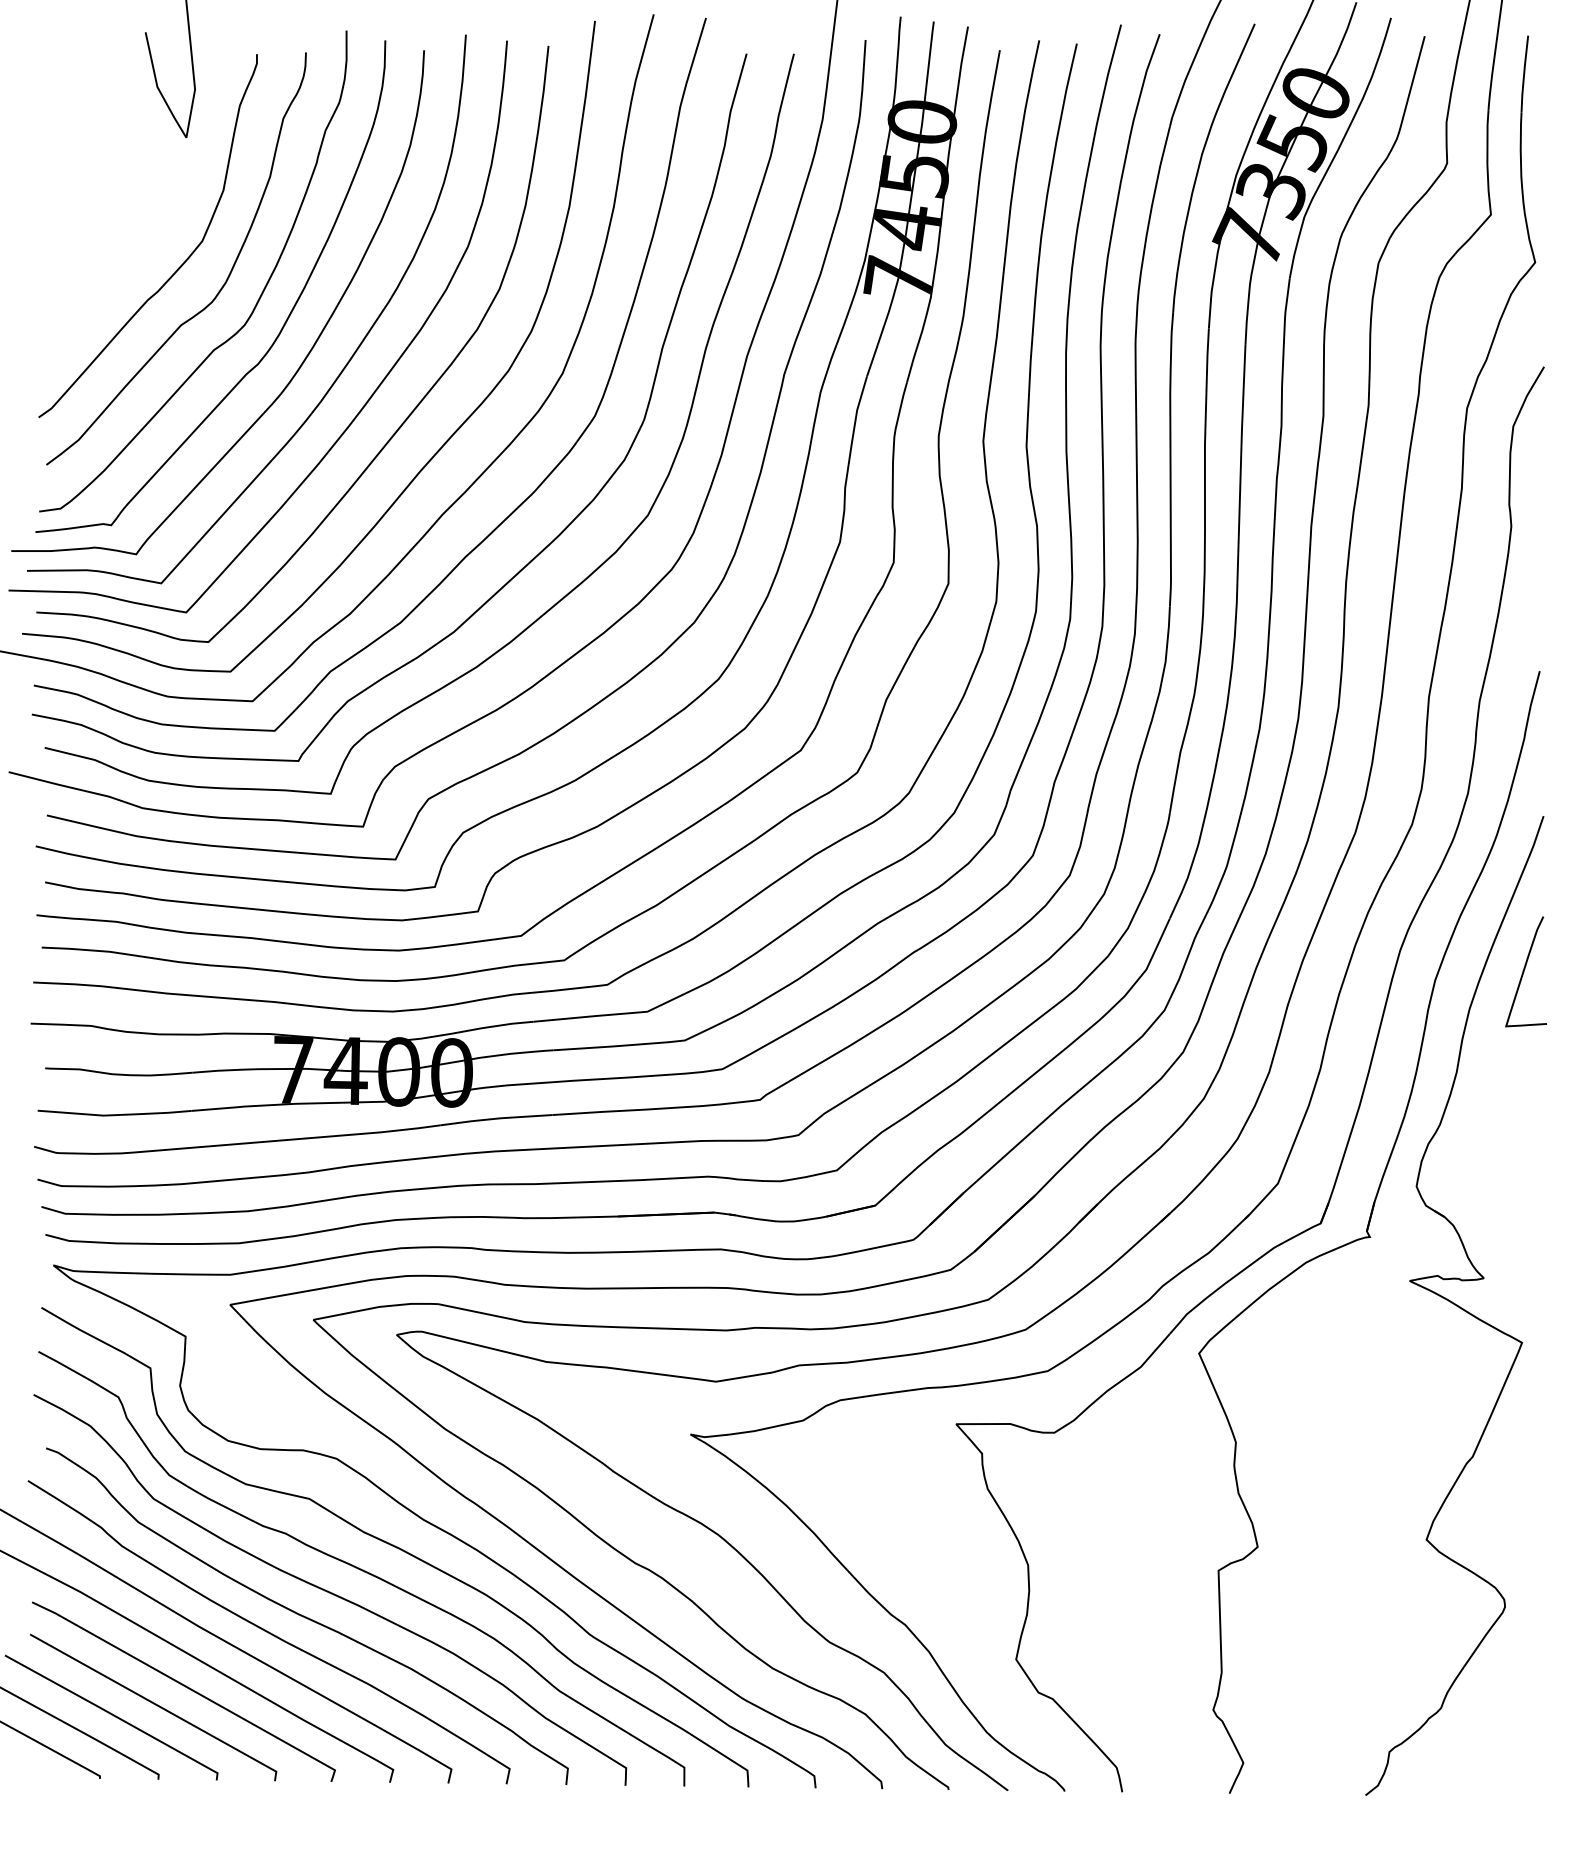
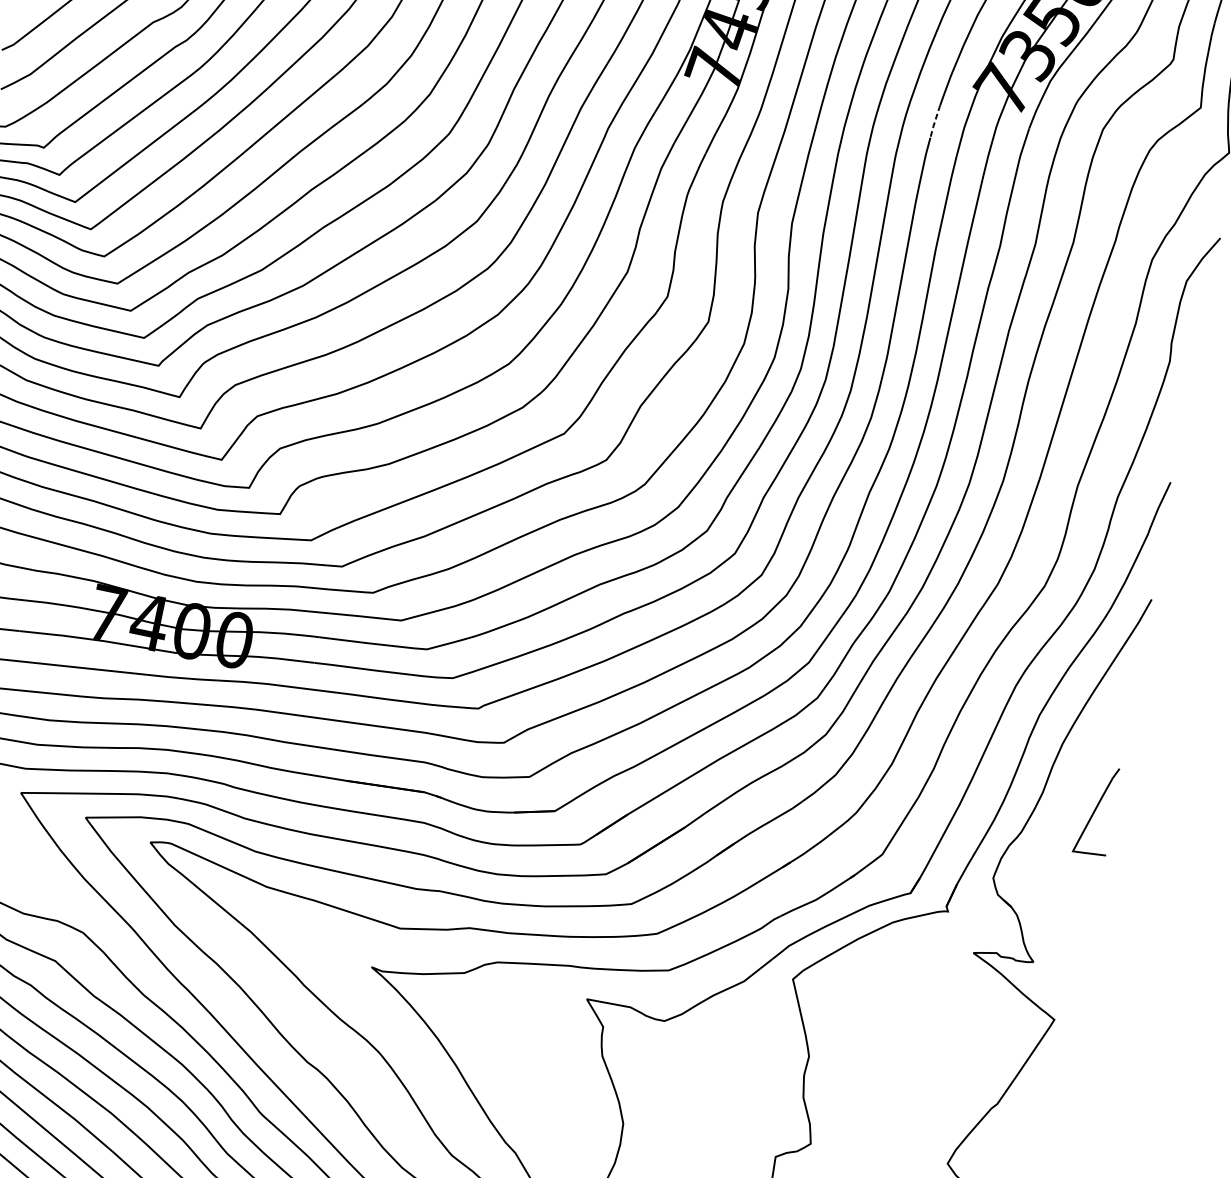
line: (1175, 291) -> (935, 121), solid -> dashed
curve: (1524, 971) -> (1096, 809), moved

